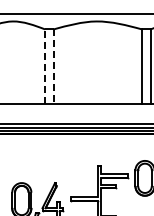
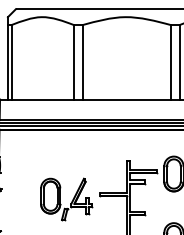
line: (44, 65) -> (73, 61), dashed -> solid
line: (53, 66) -> (82, 62), dashed -> solid

